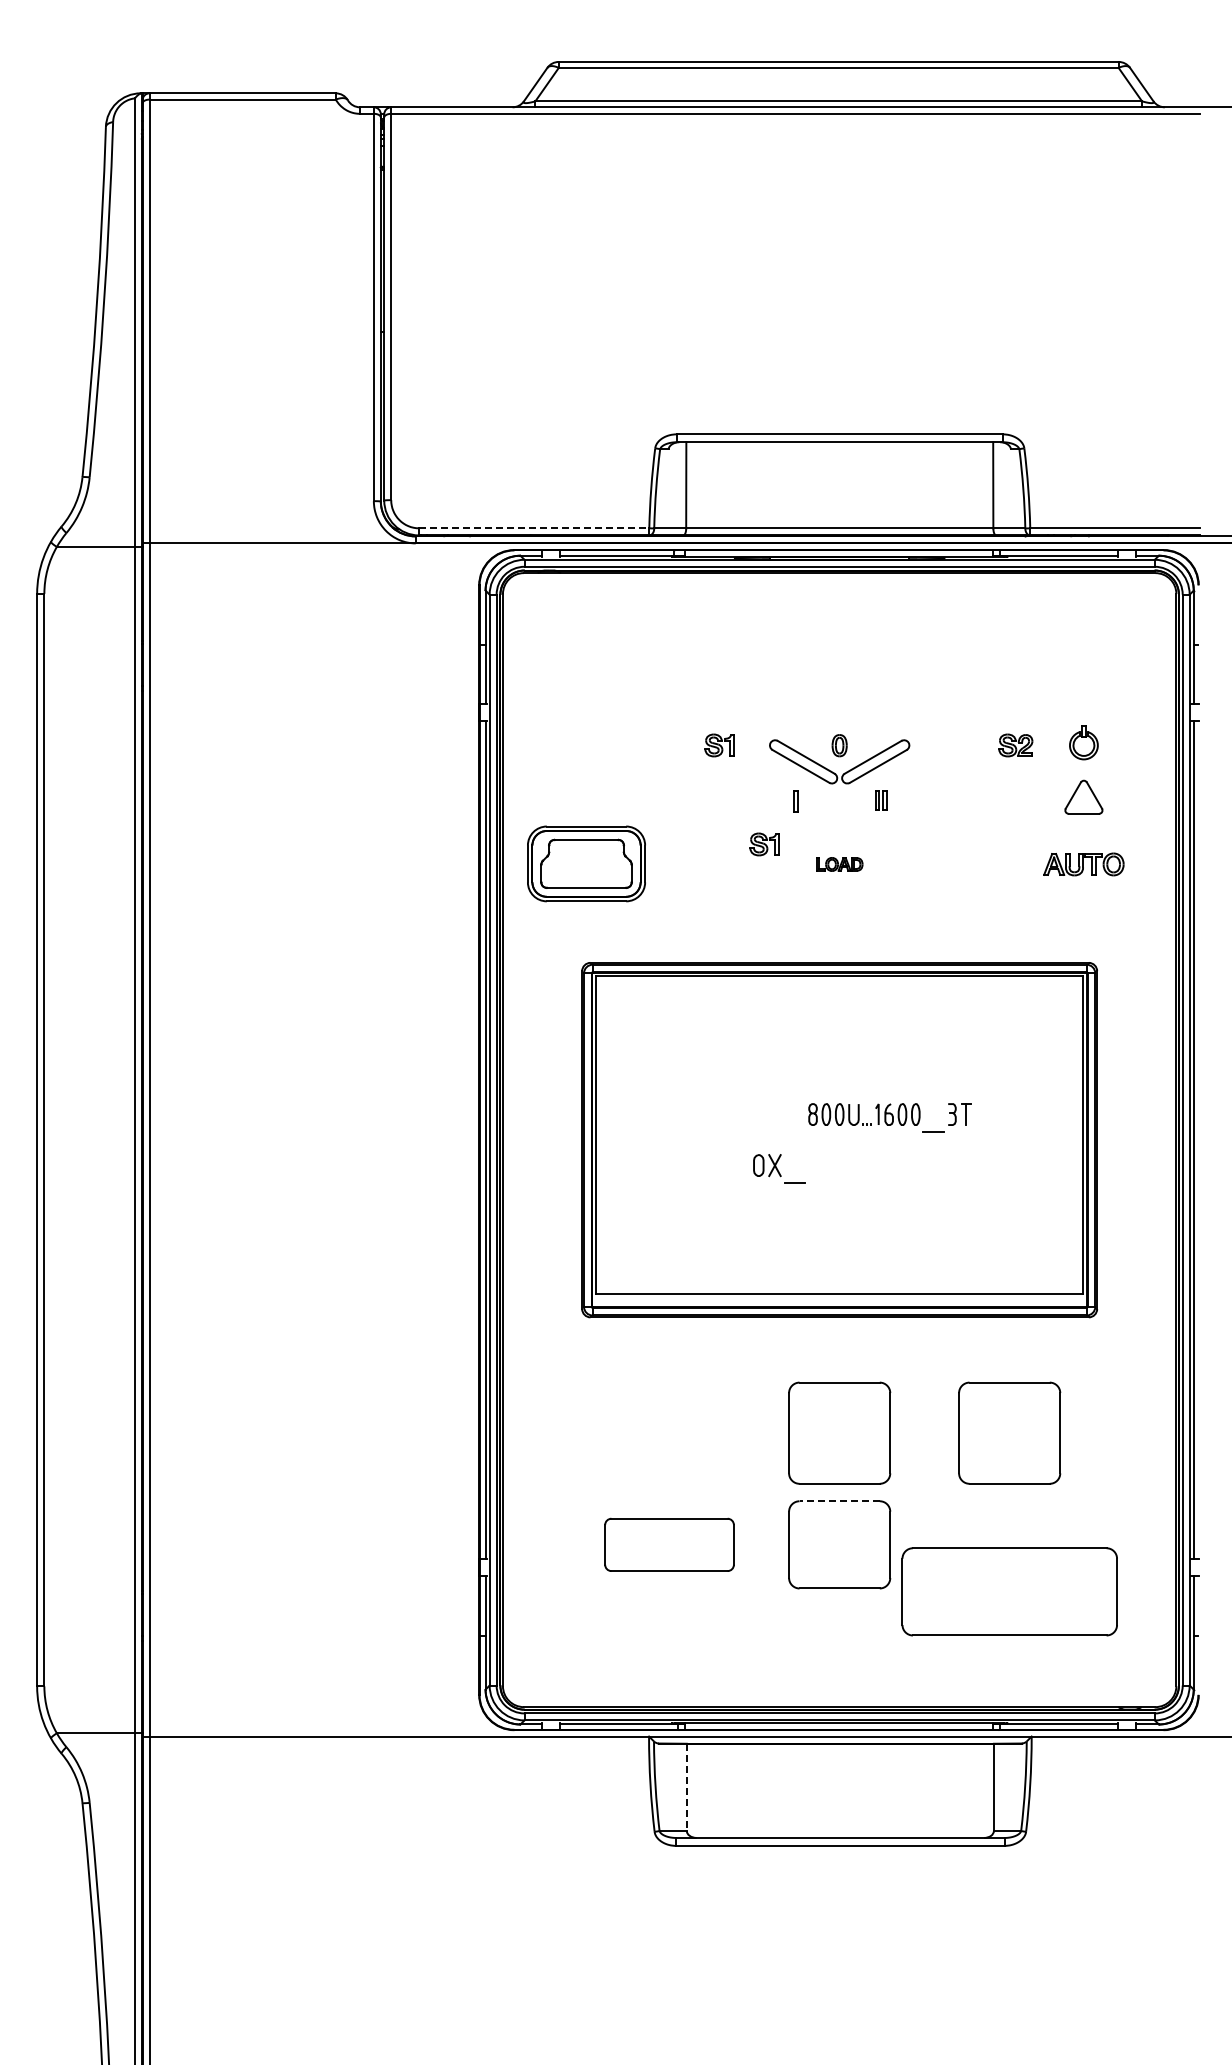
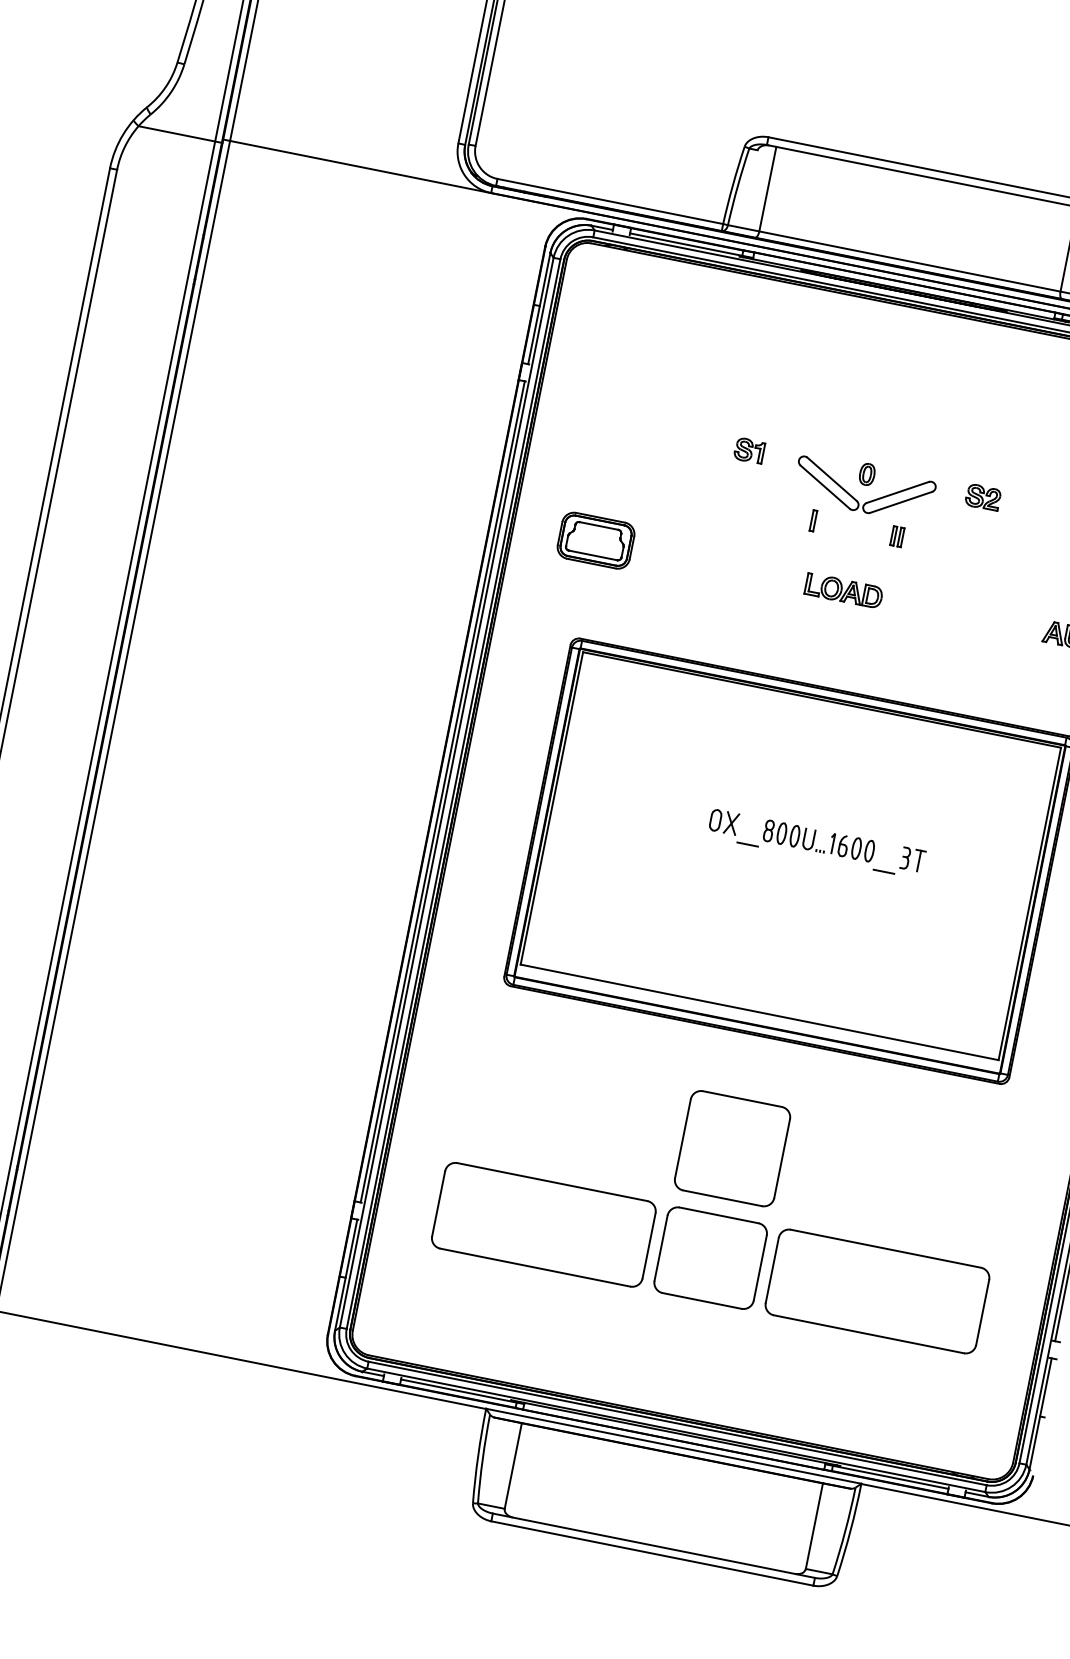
line: (534, 528) -> (610, 201), dashed -> solid
part: (1015, 745) -> (982, 497), moved
part: (764, 844) -> (774, 556), removed
part: (586, 863) -> (595, 540), size x0.62
part: (839, 864) -> (843, 590), size x1.67
part: (779, 1168) -> (735, 827), moved
part: (1009, 1432) -> (899, 1181), removed
line: (839, 1501) -> (718, 1215), dashed -> solid
part: (669, 1544) -> (543, 1224), size x1.67
part: (1009, 1591) -> (877, 1291), moved
line: (686, 1787) -> (512, 1466), dashed -> solid

